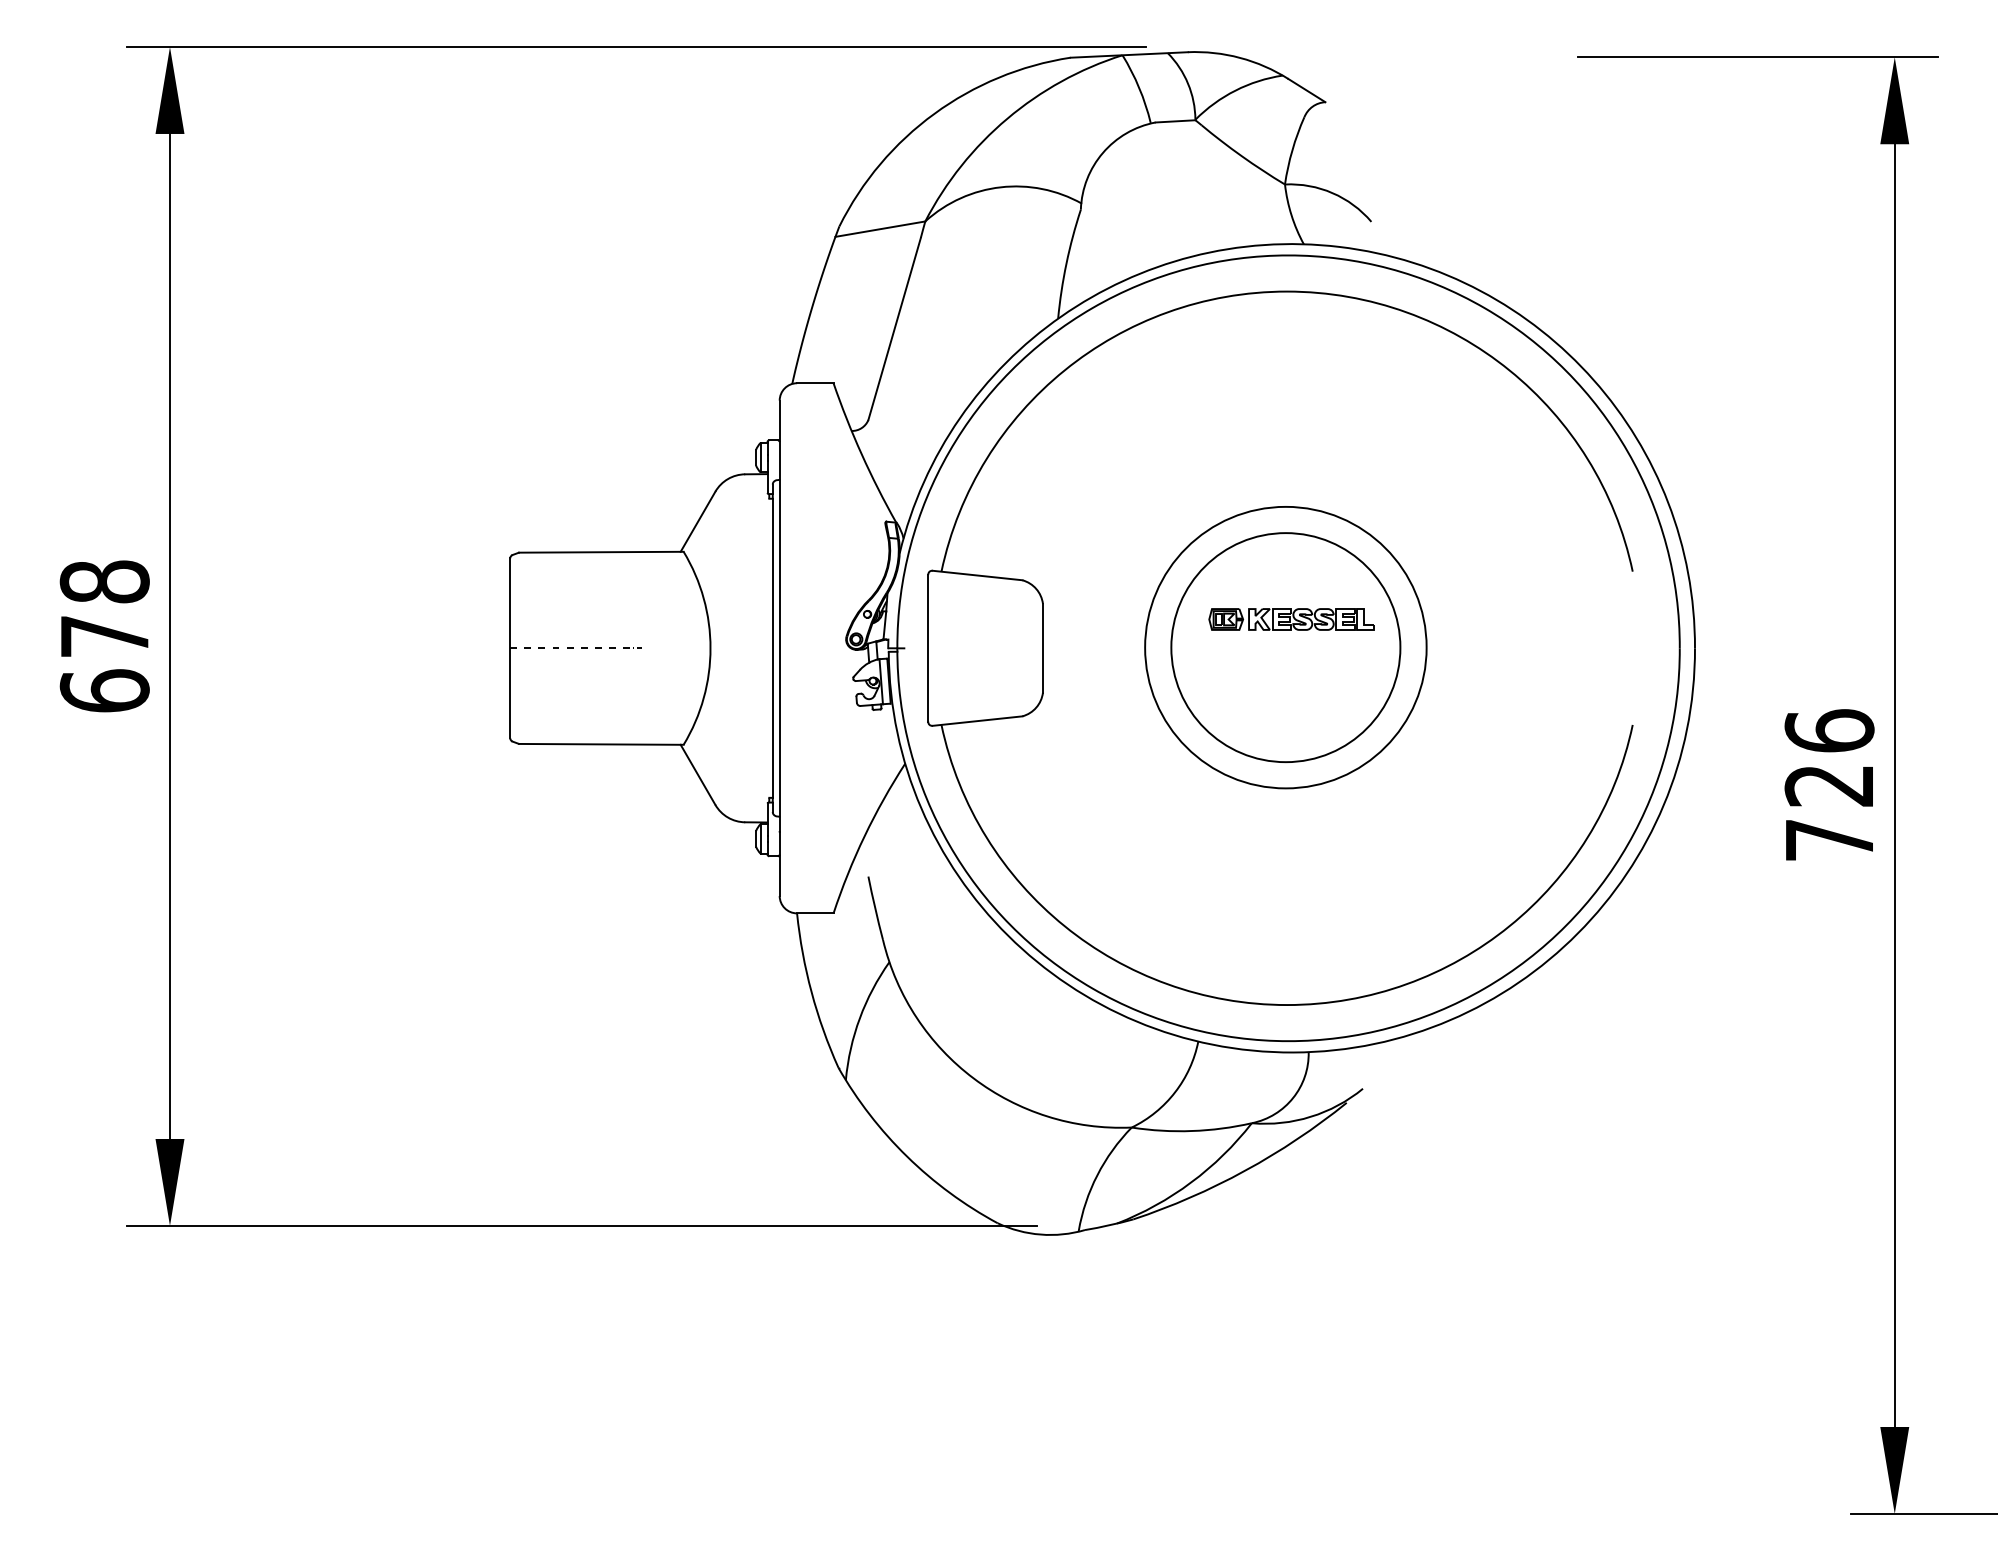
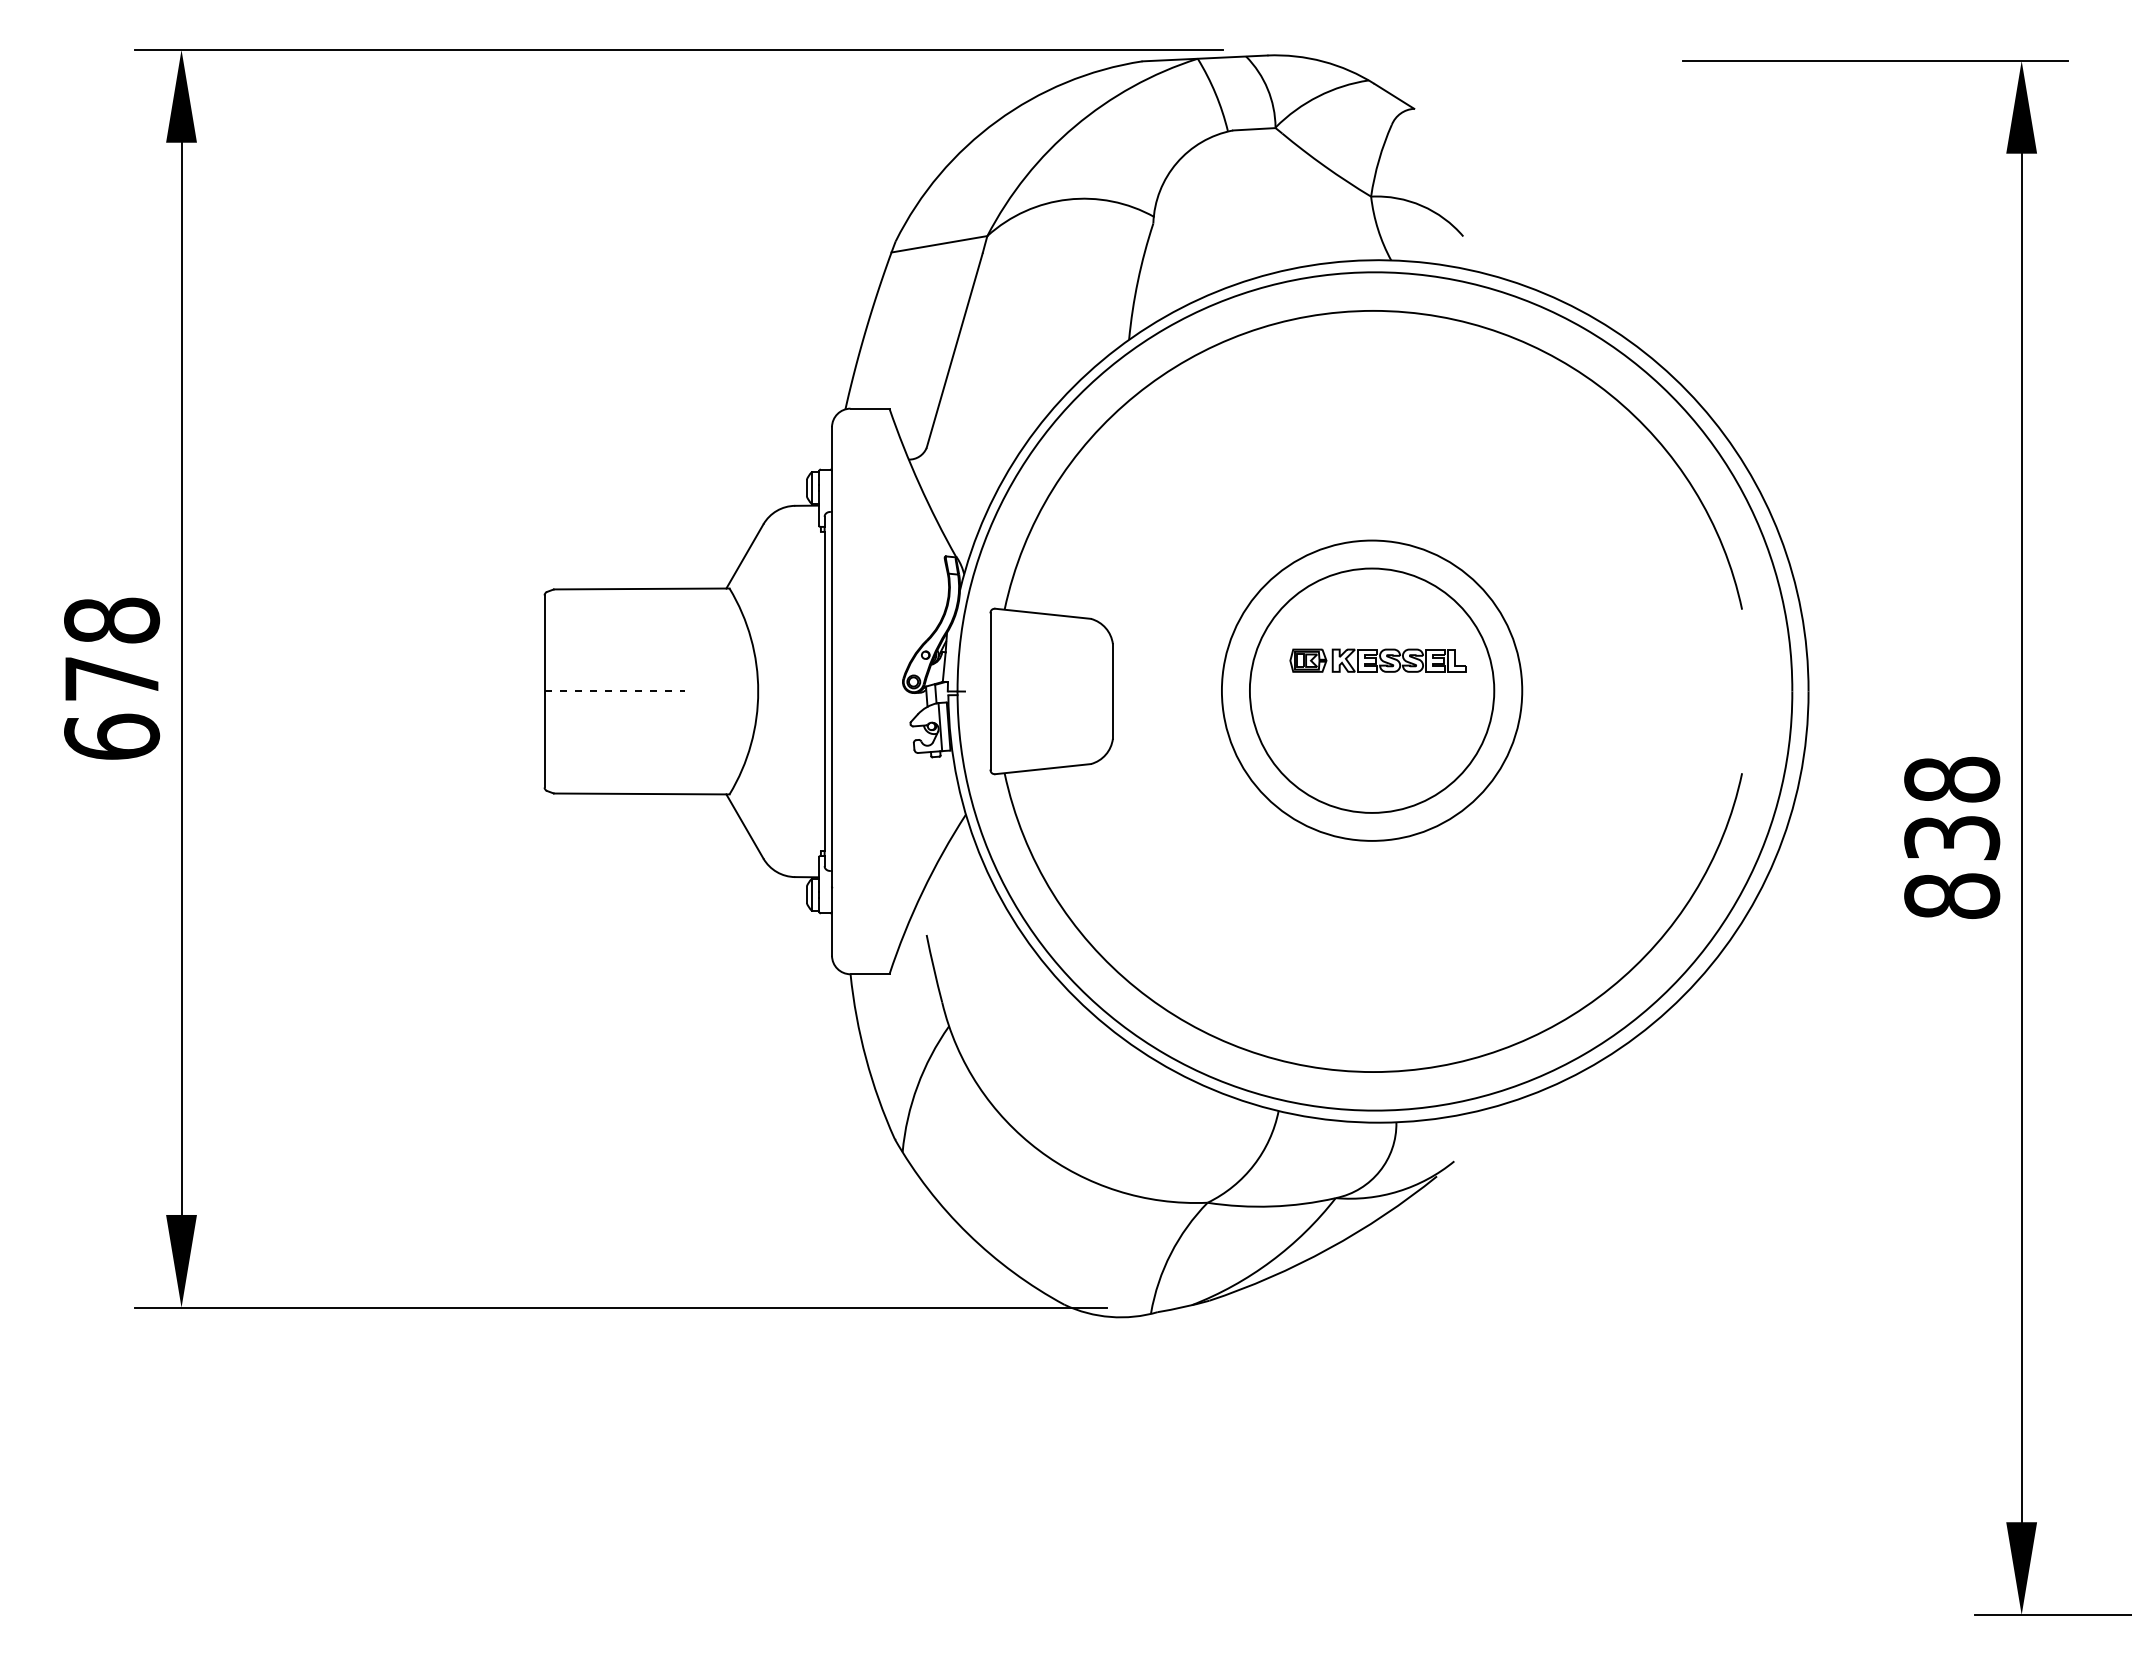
text: (1829, 785) -> (1952, 837), 726 -> 838

